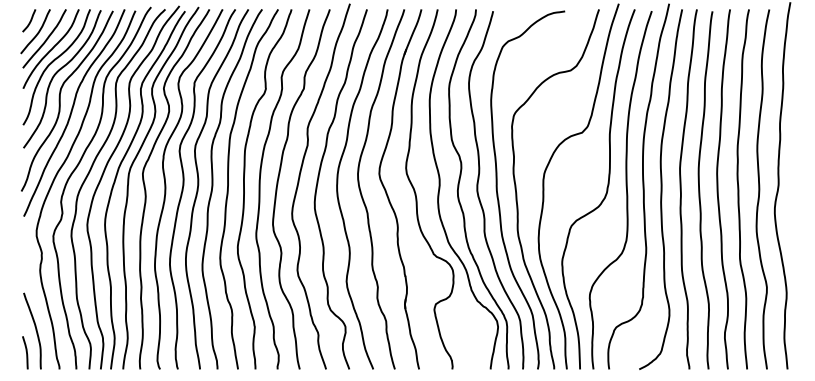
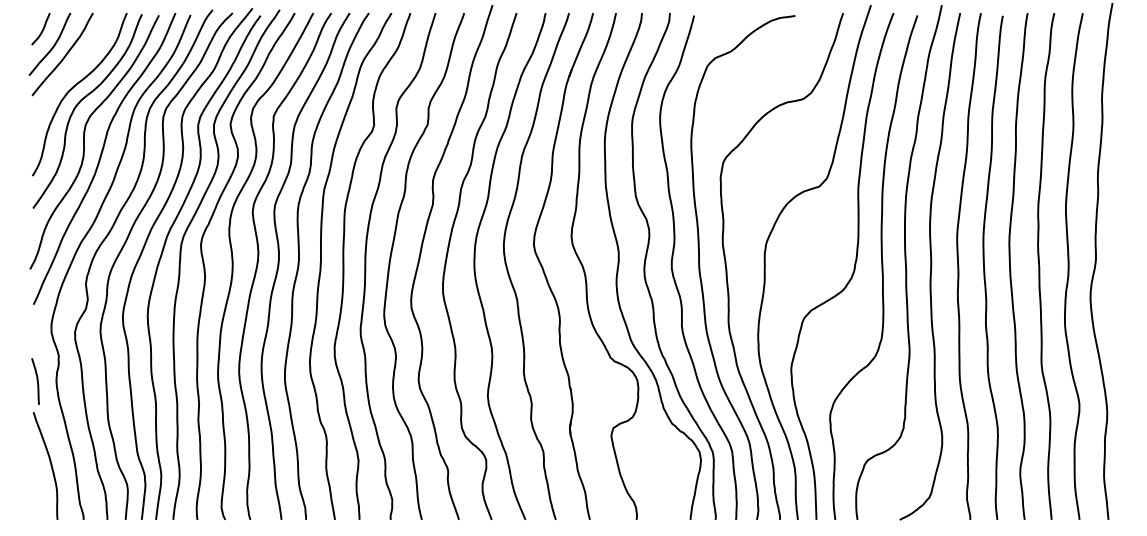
curve: (51, 48) -> (72, 68), removed
curve: (26, 352) -> (36, 381), moved

